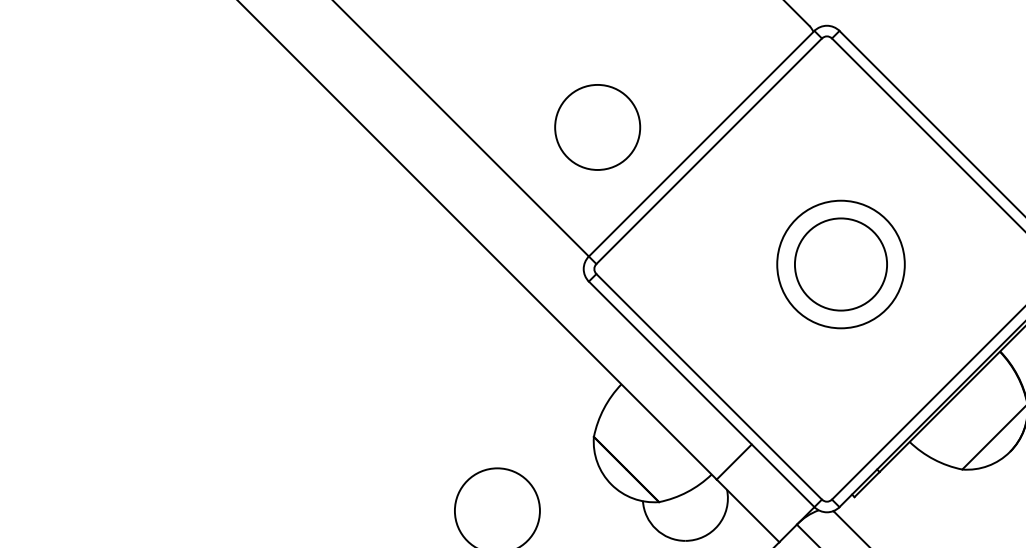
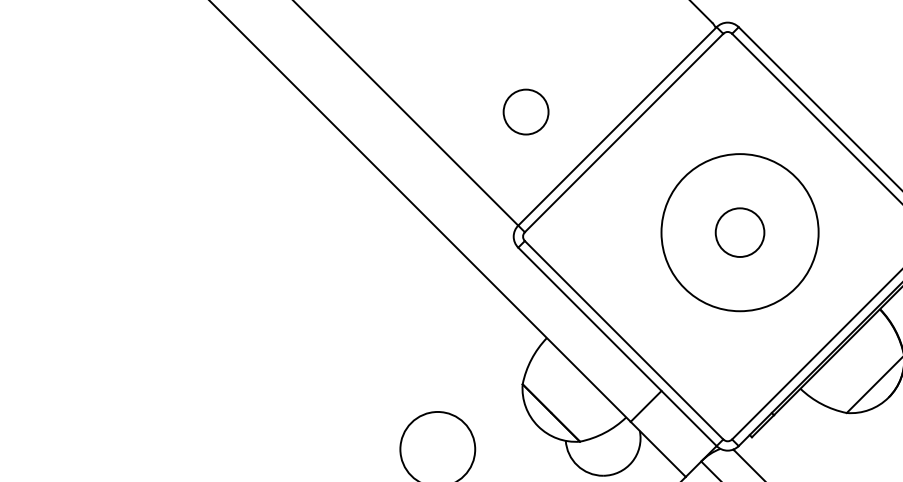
circle: (597, 127) -> (525, 112), size x0.6
circle: (840, 264) -> (739, 232), size x0.6
circle: (840, 264) -> (739, 232), size x1.4

